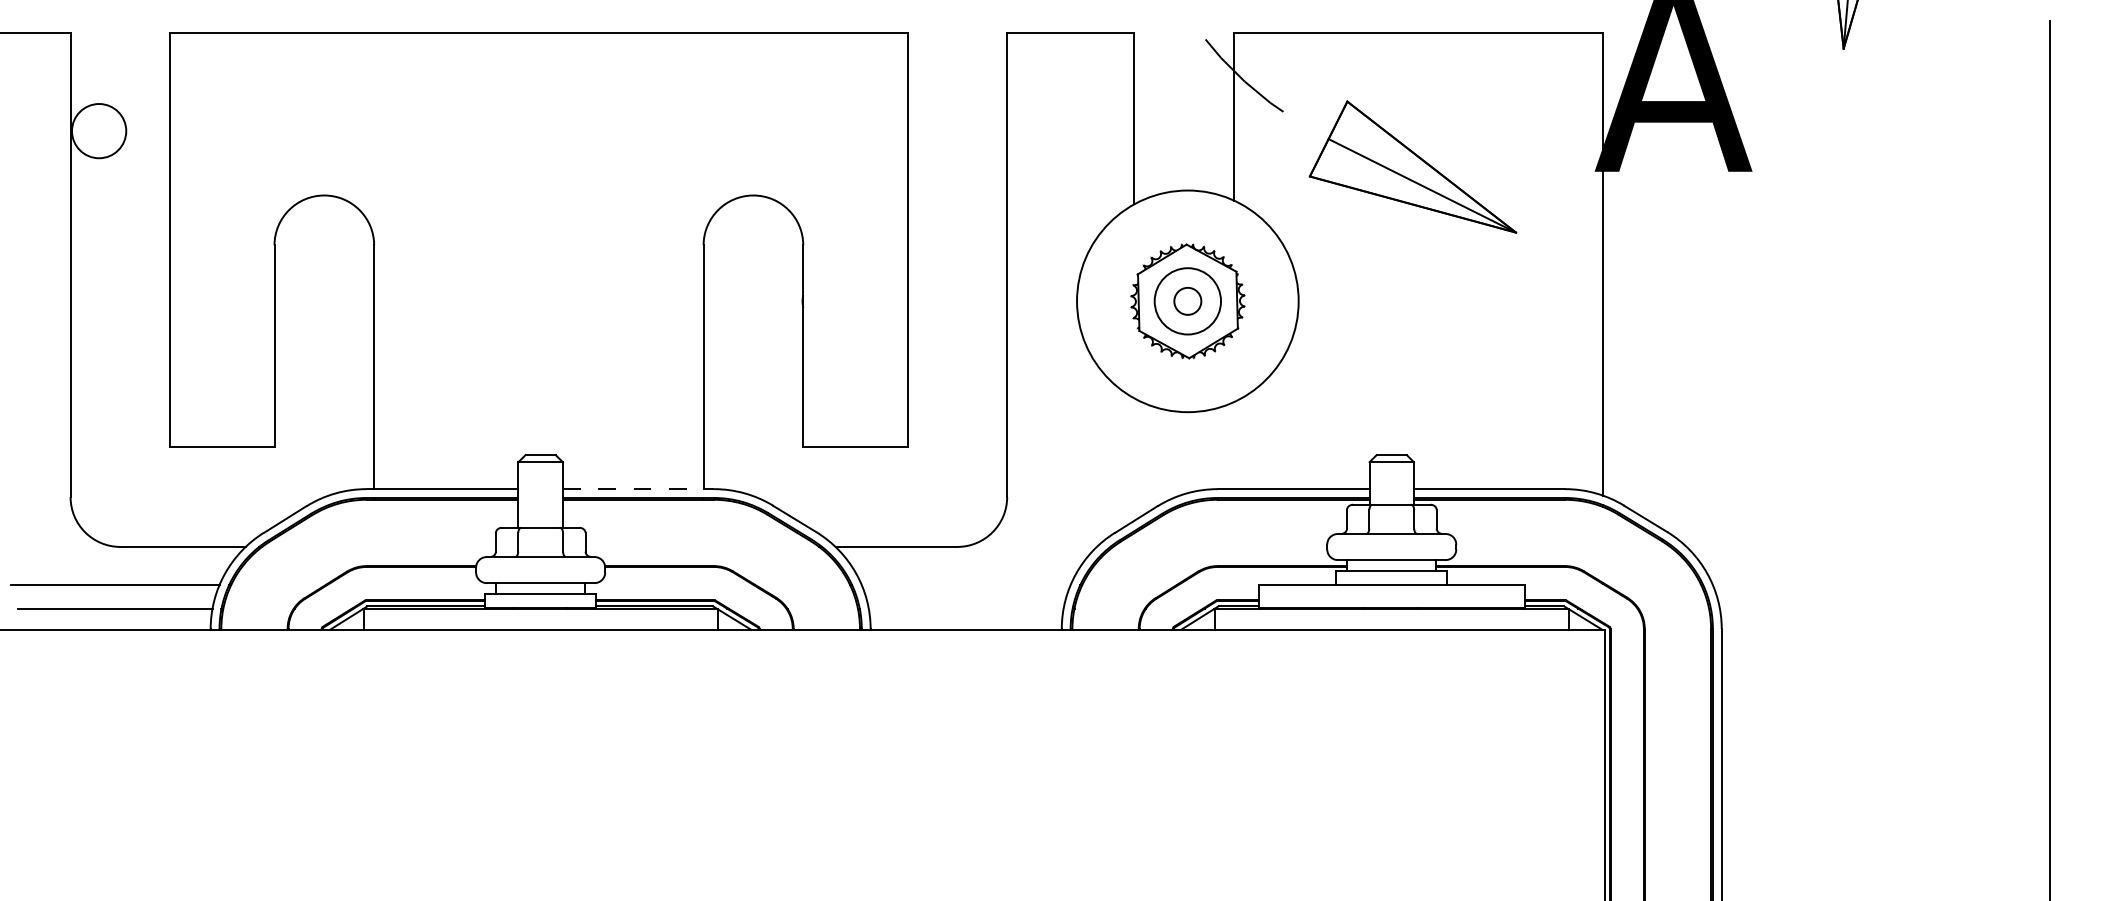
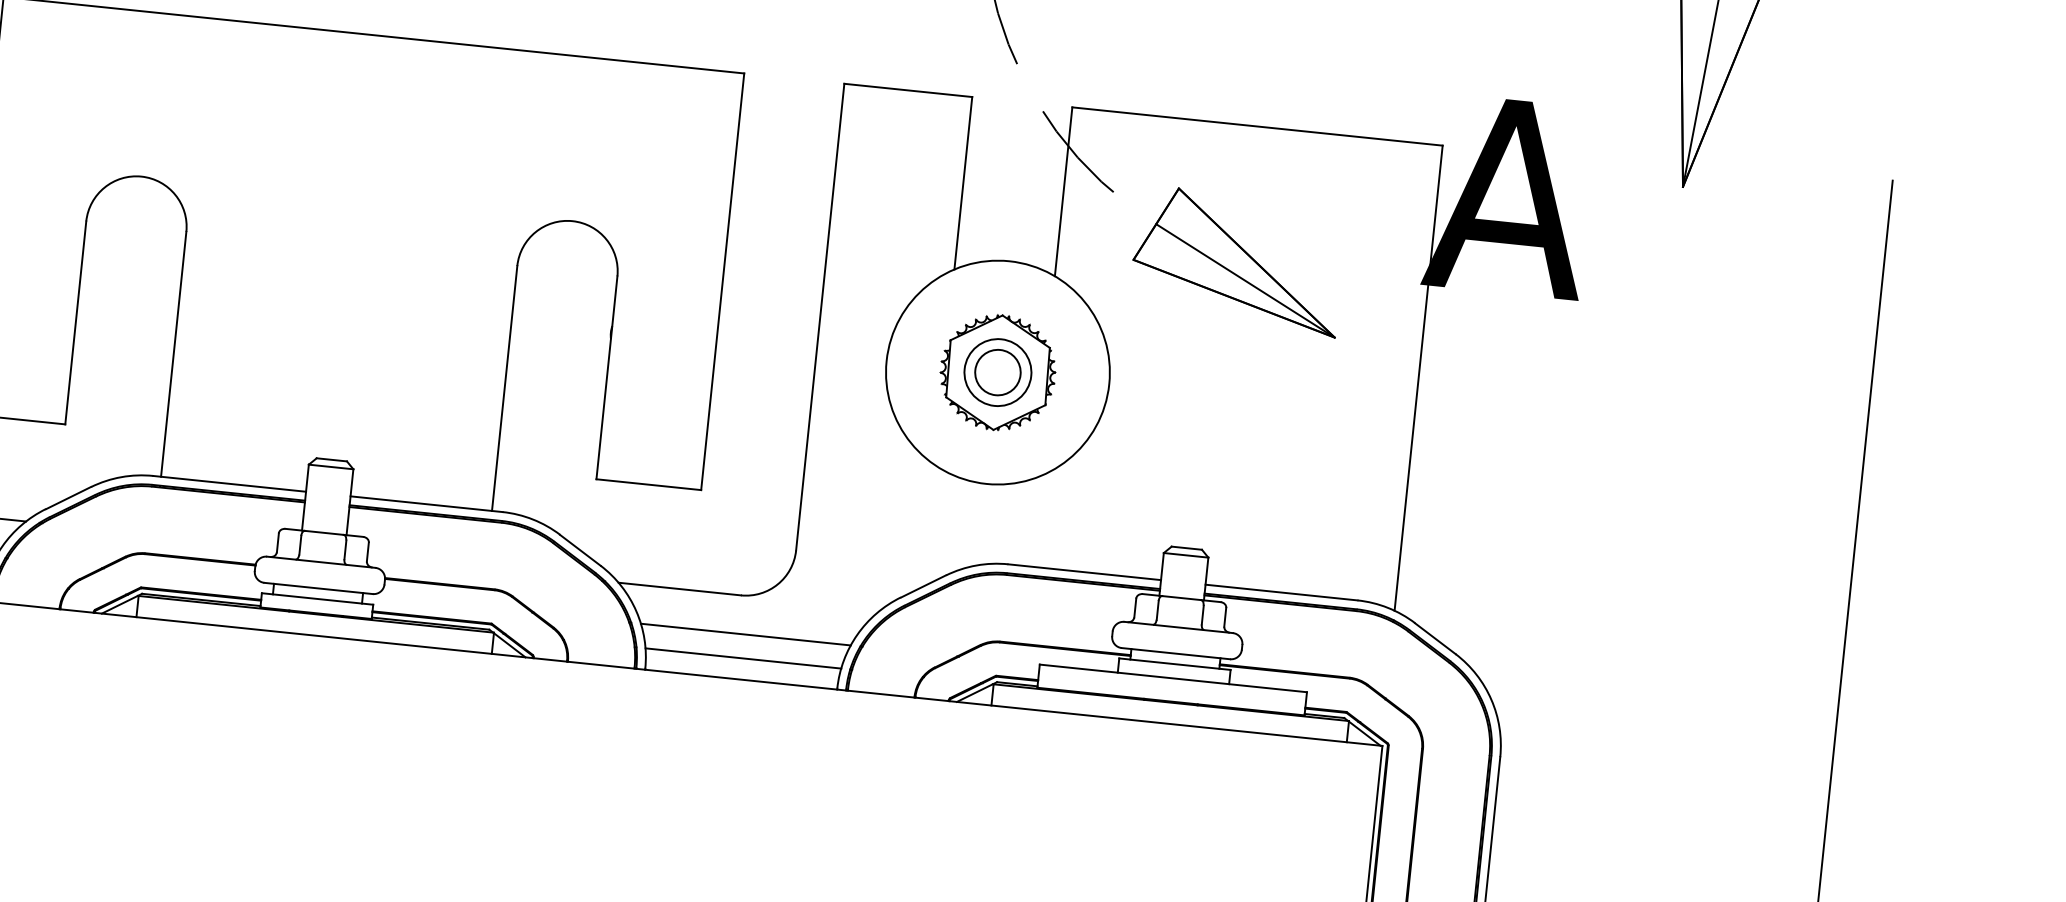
circle: (1187, 300) -> (997, 371), size x1.67
line: (638, 489) -> (426, 504), dashed -> solid
line: (965, 585) -> (745, 634), added
line: (965, 608) -> (742, 658), added

